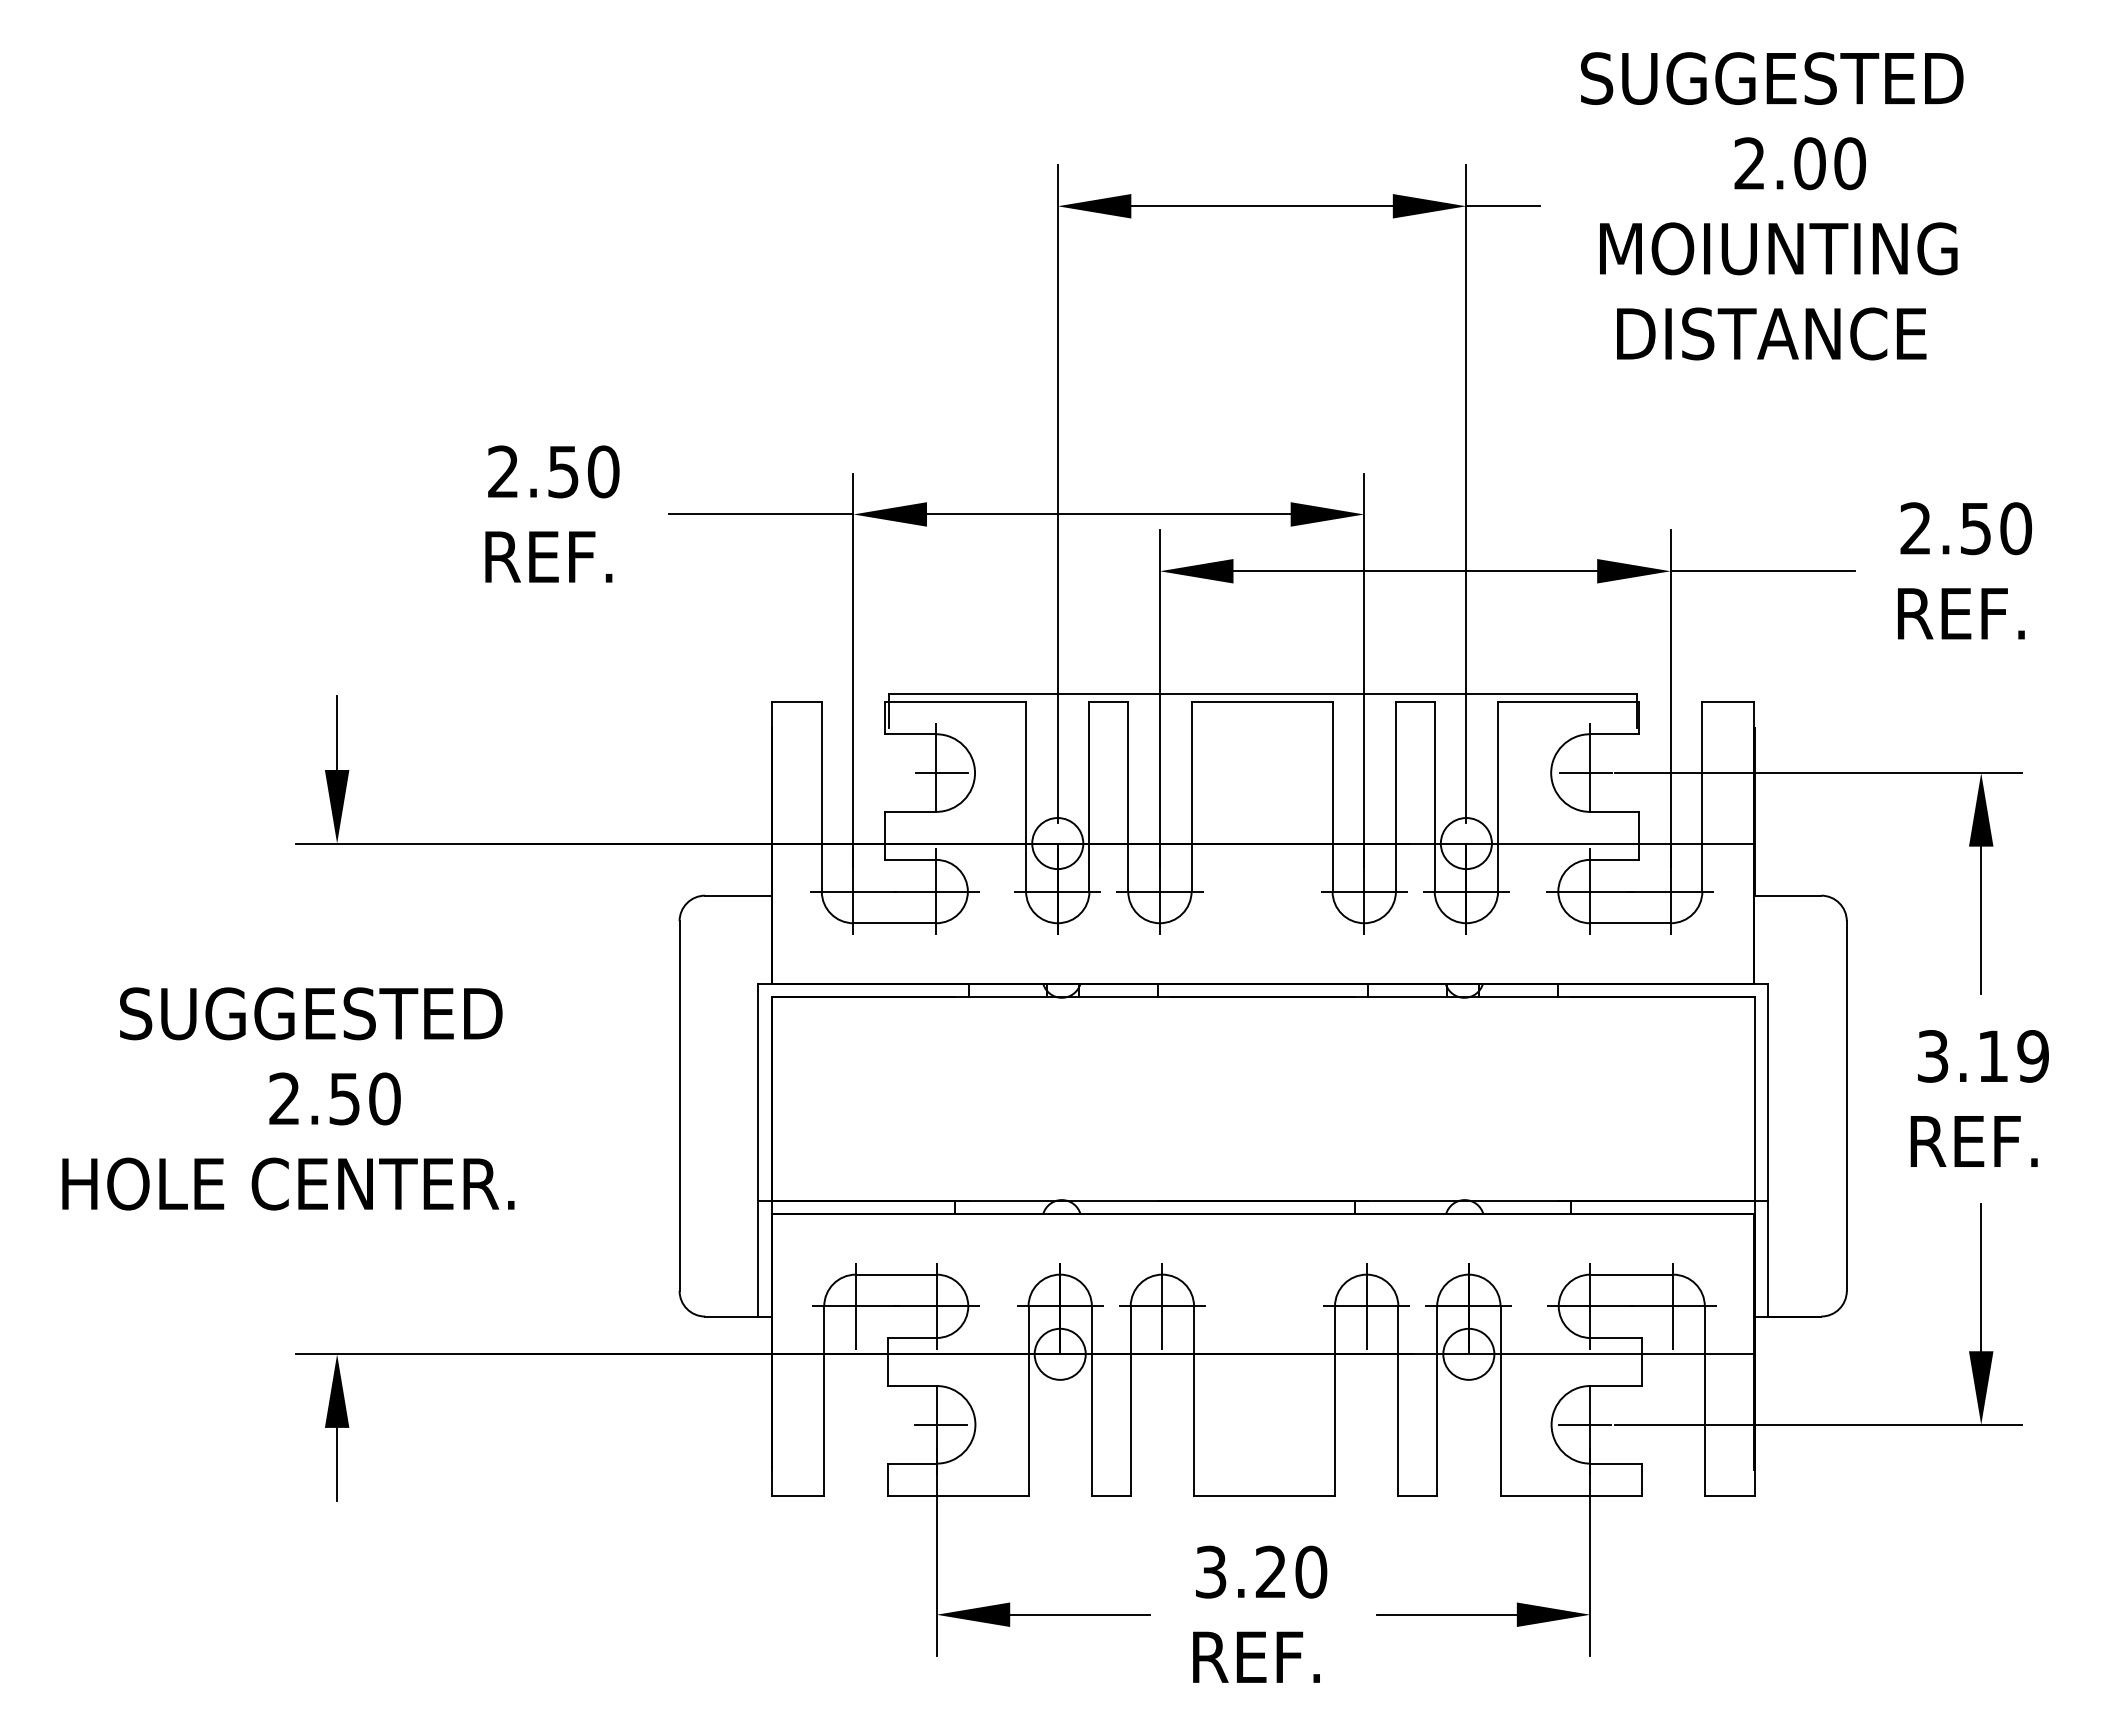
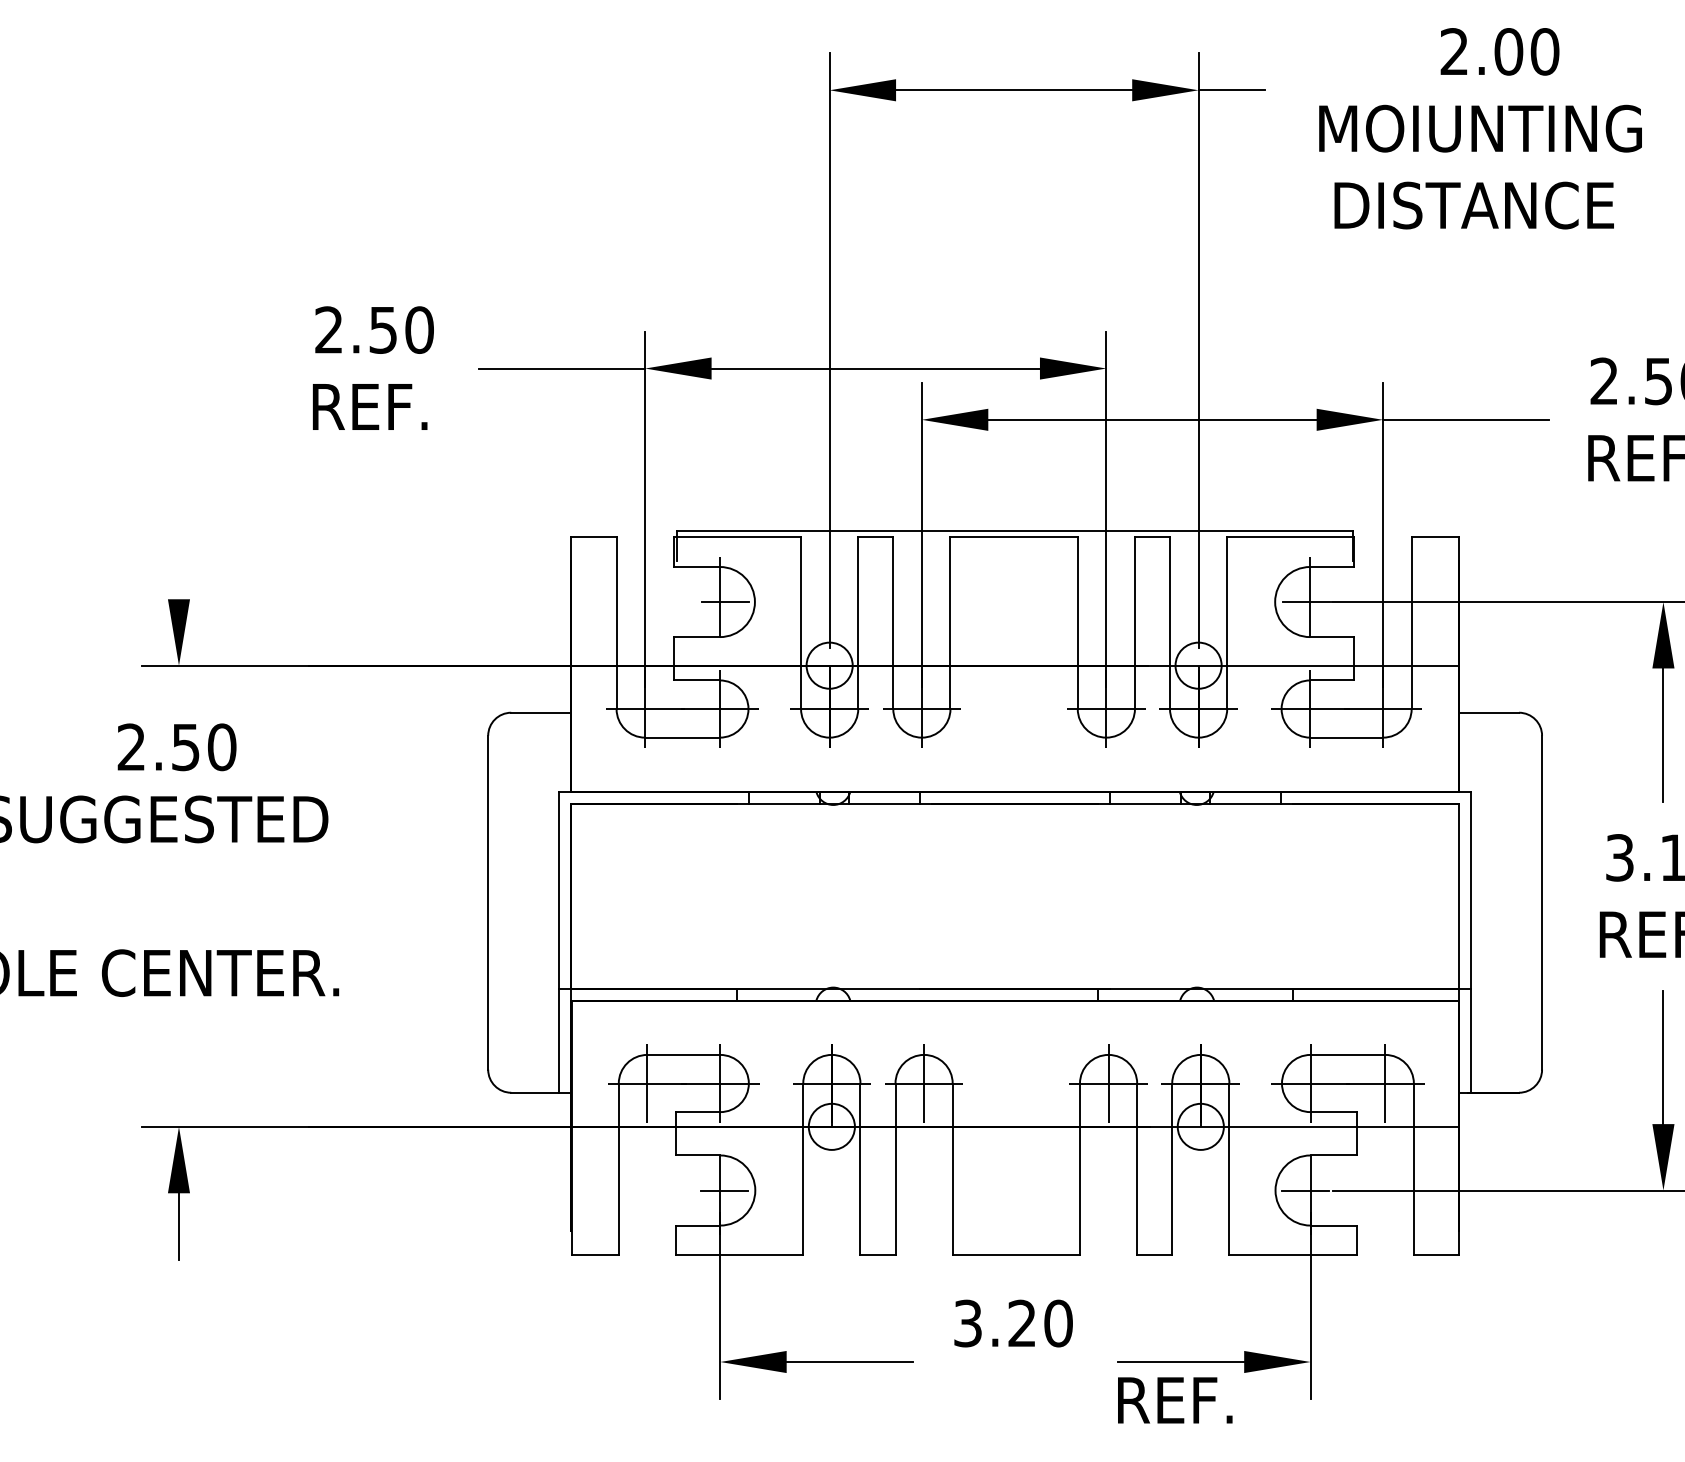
line: (337, 733) -> (179, 566), removed
text: (334, 1098) -> (176, 746), moved
text: (1256, 1656) -> (1175, 1399), moved

